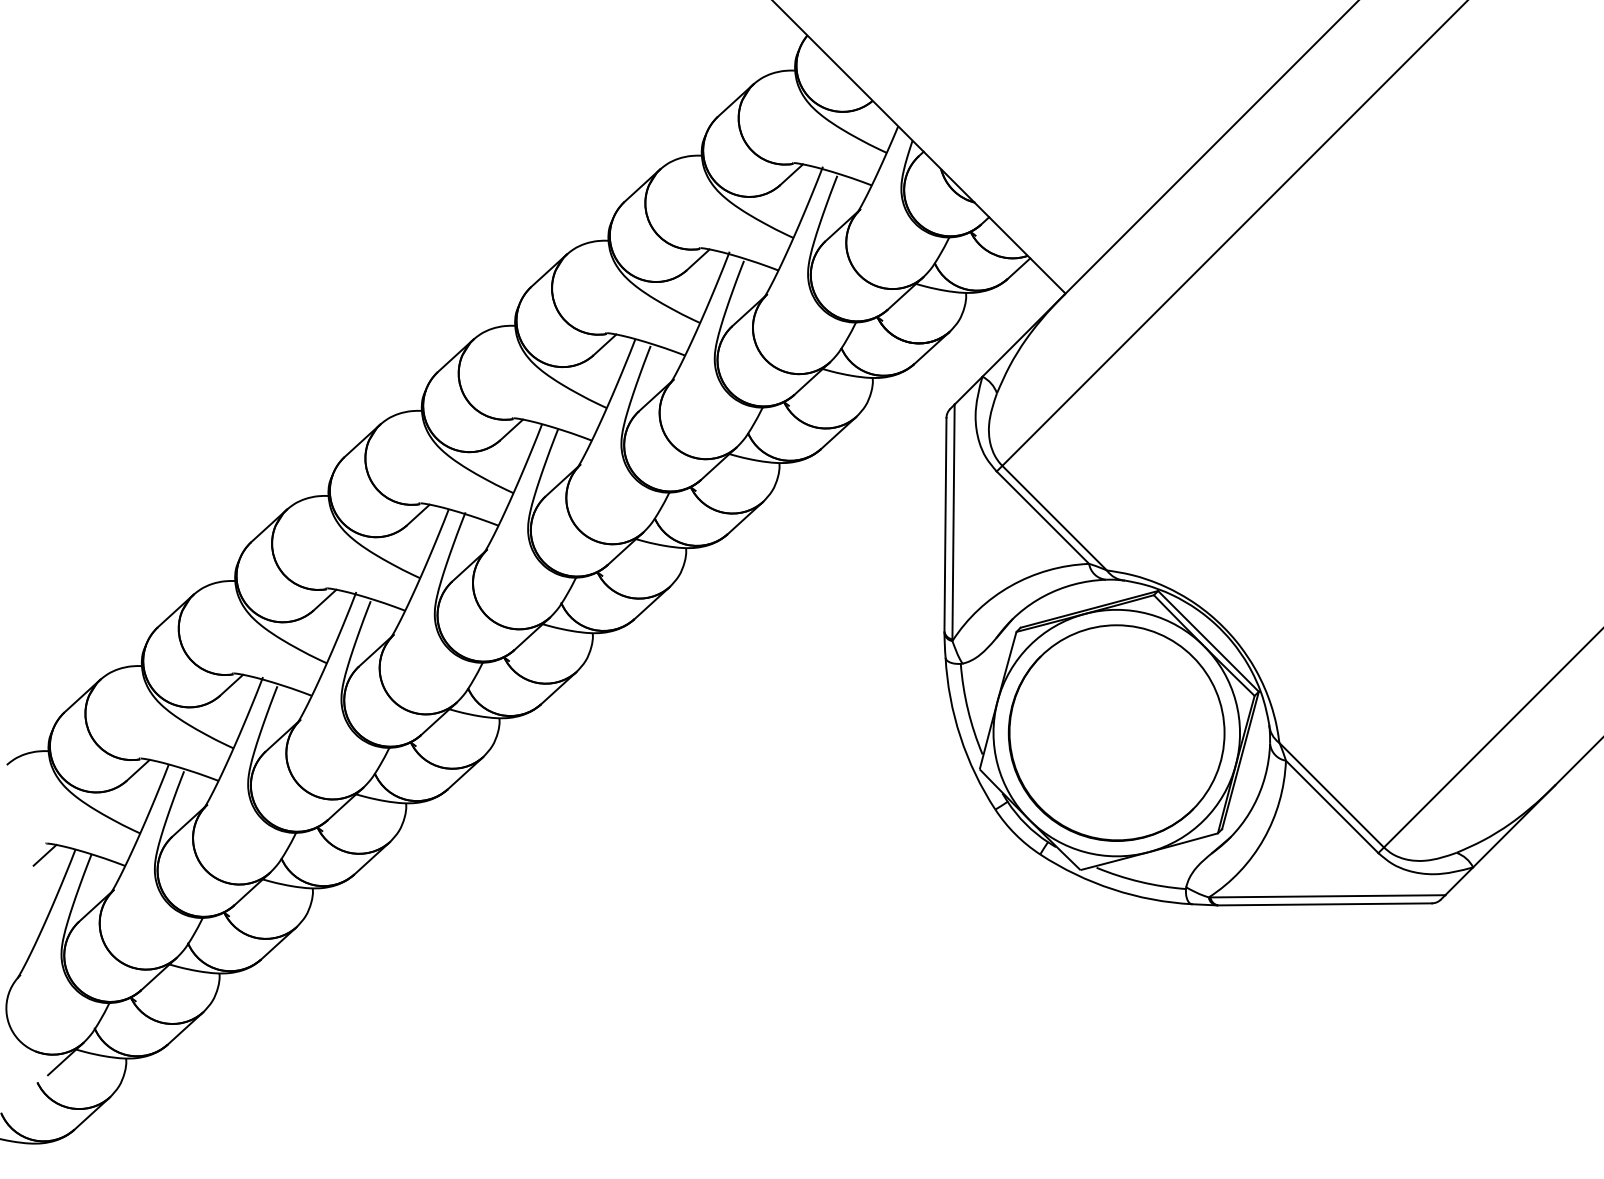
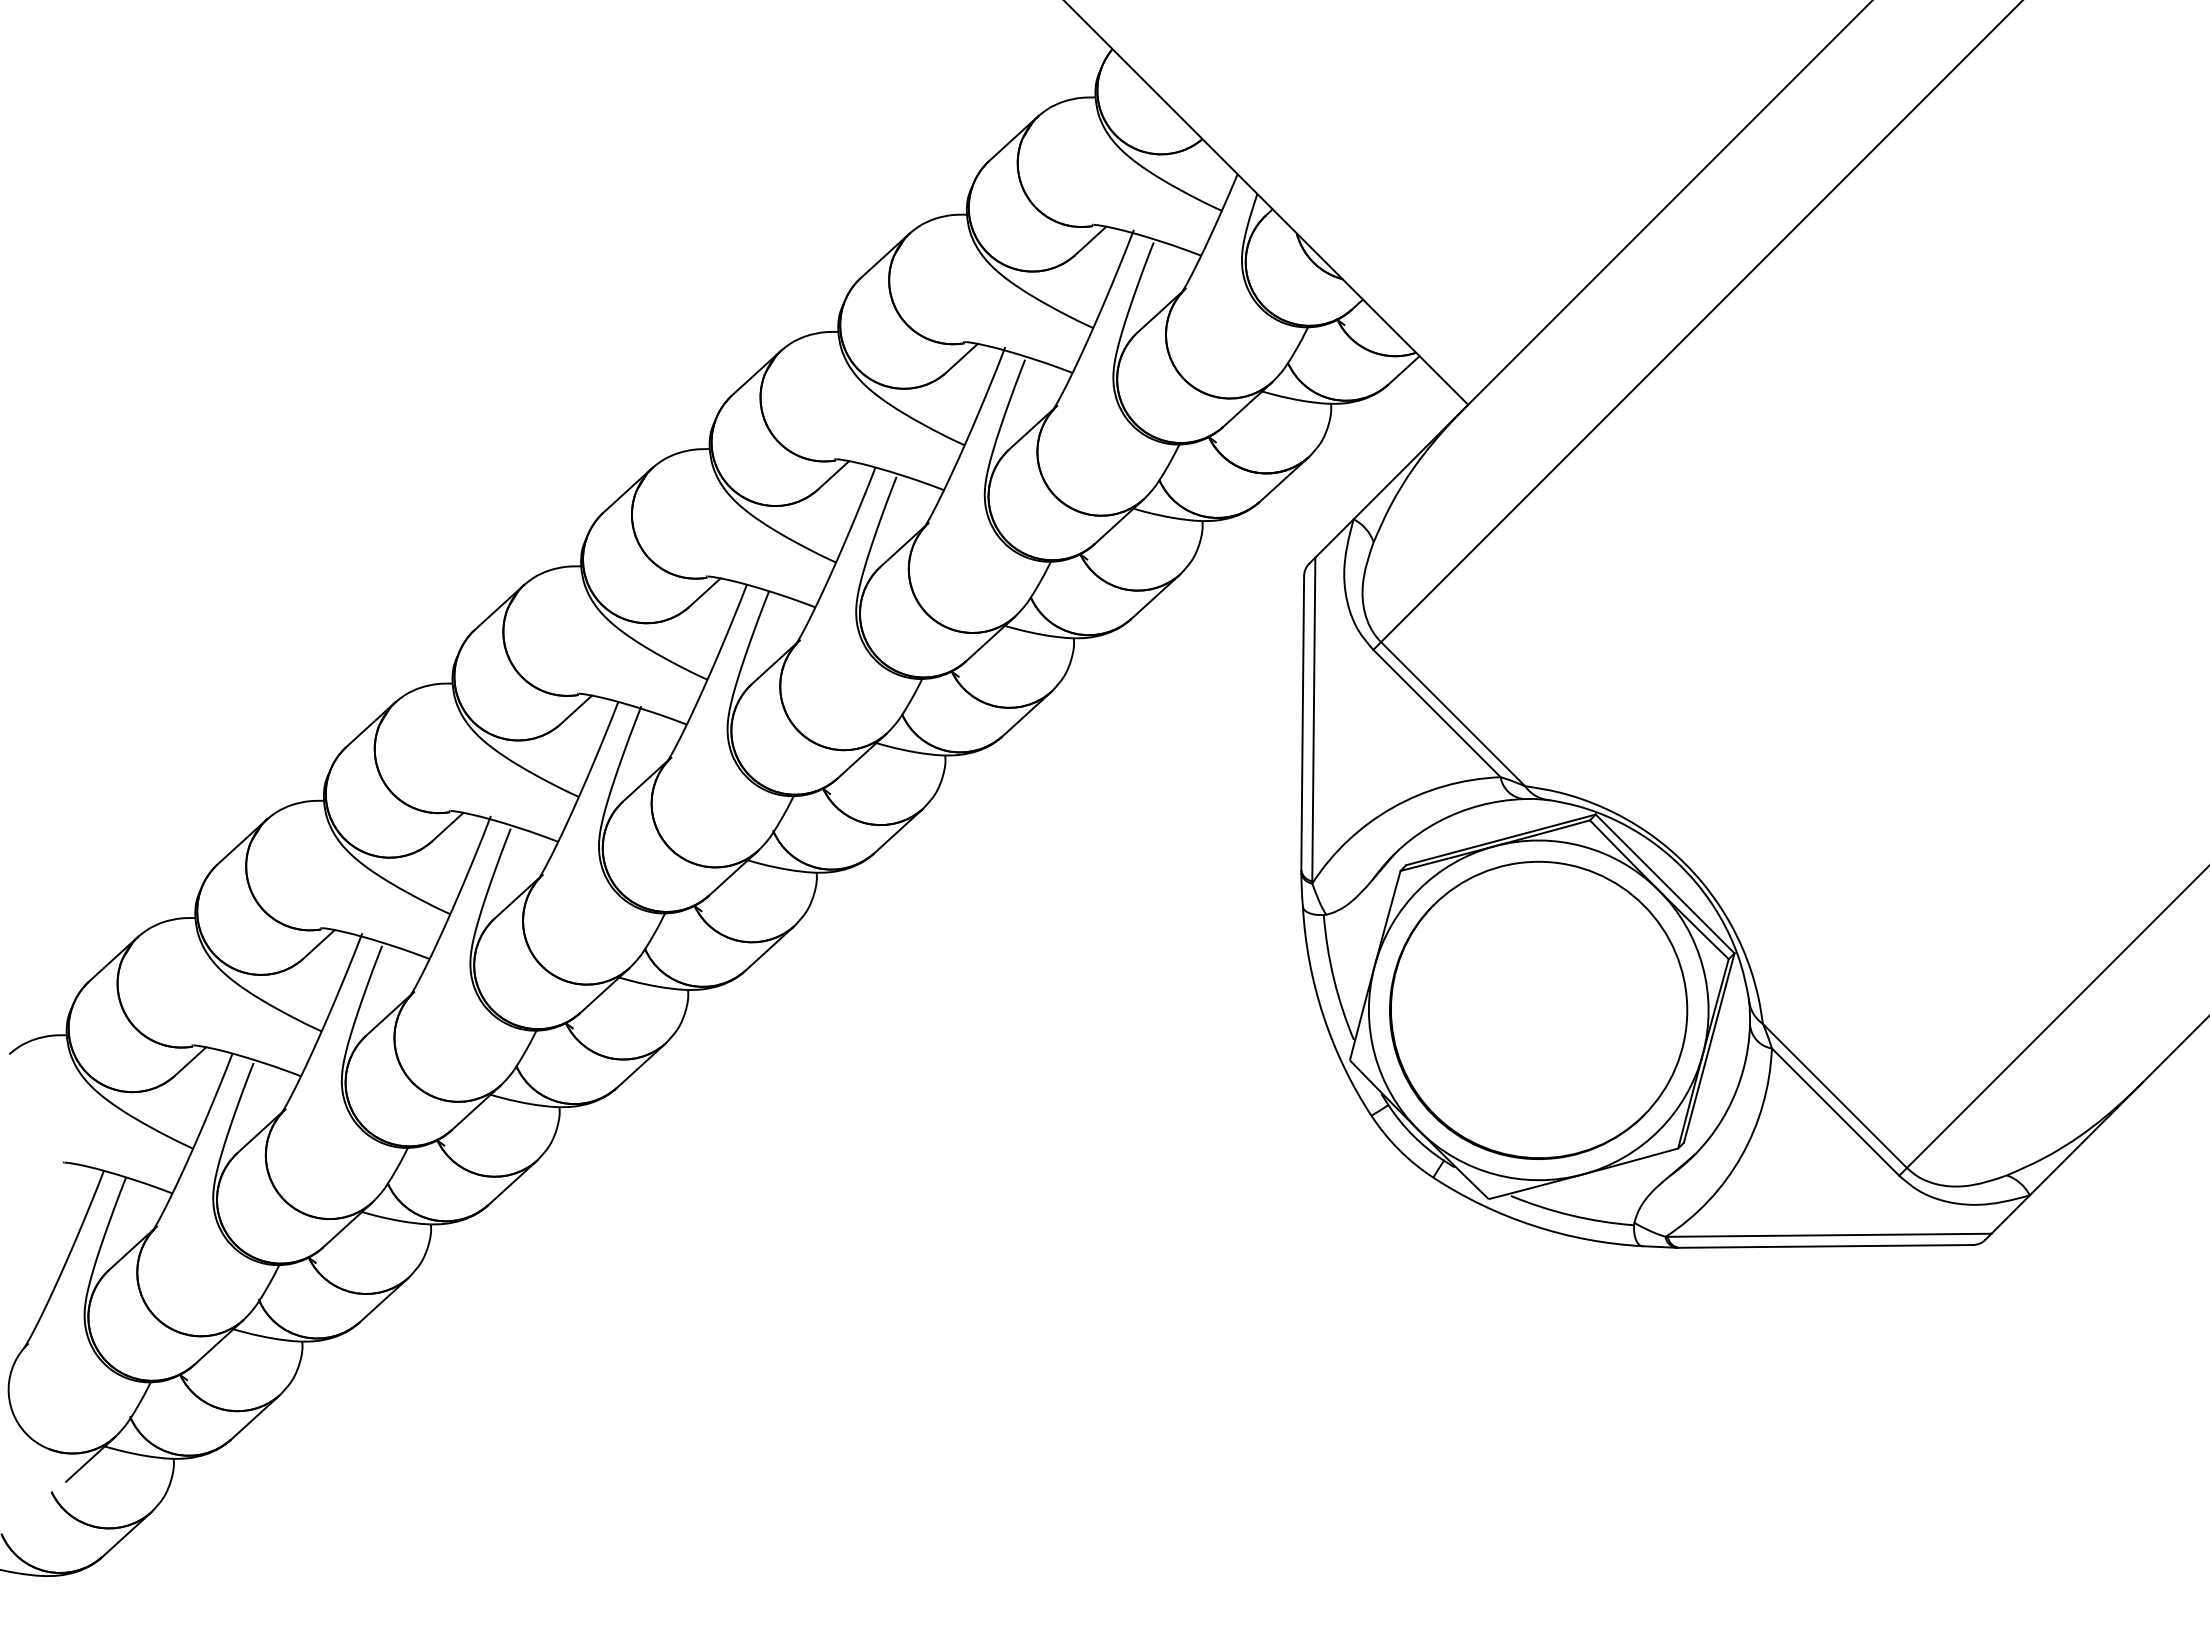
line: (44, 855) -> (61, 1178), removed

